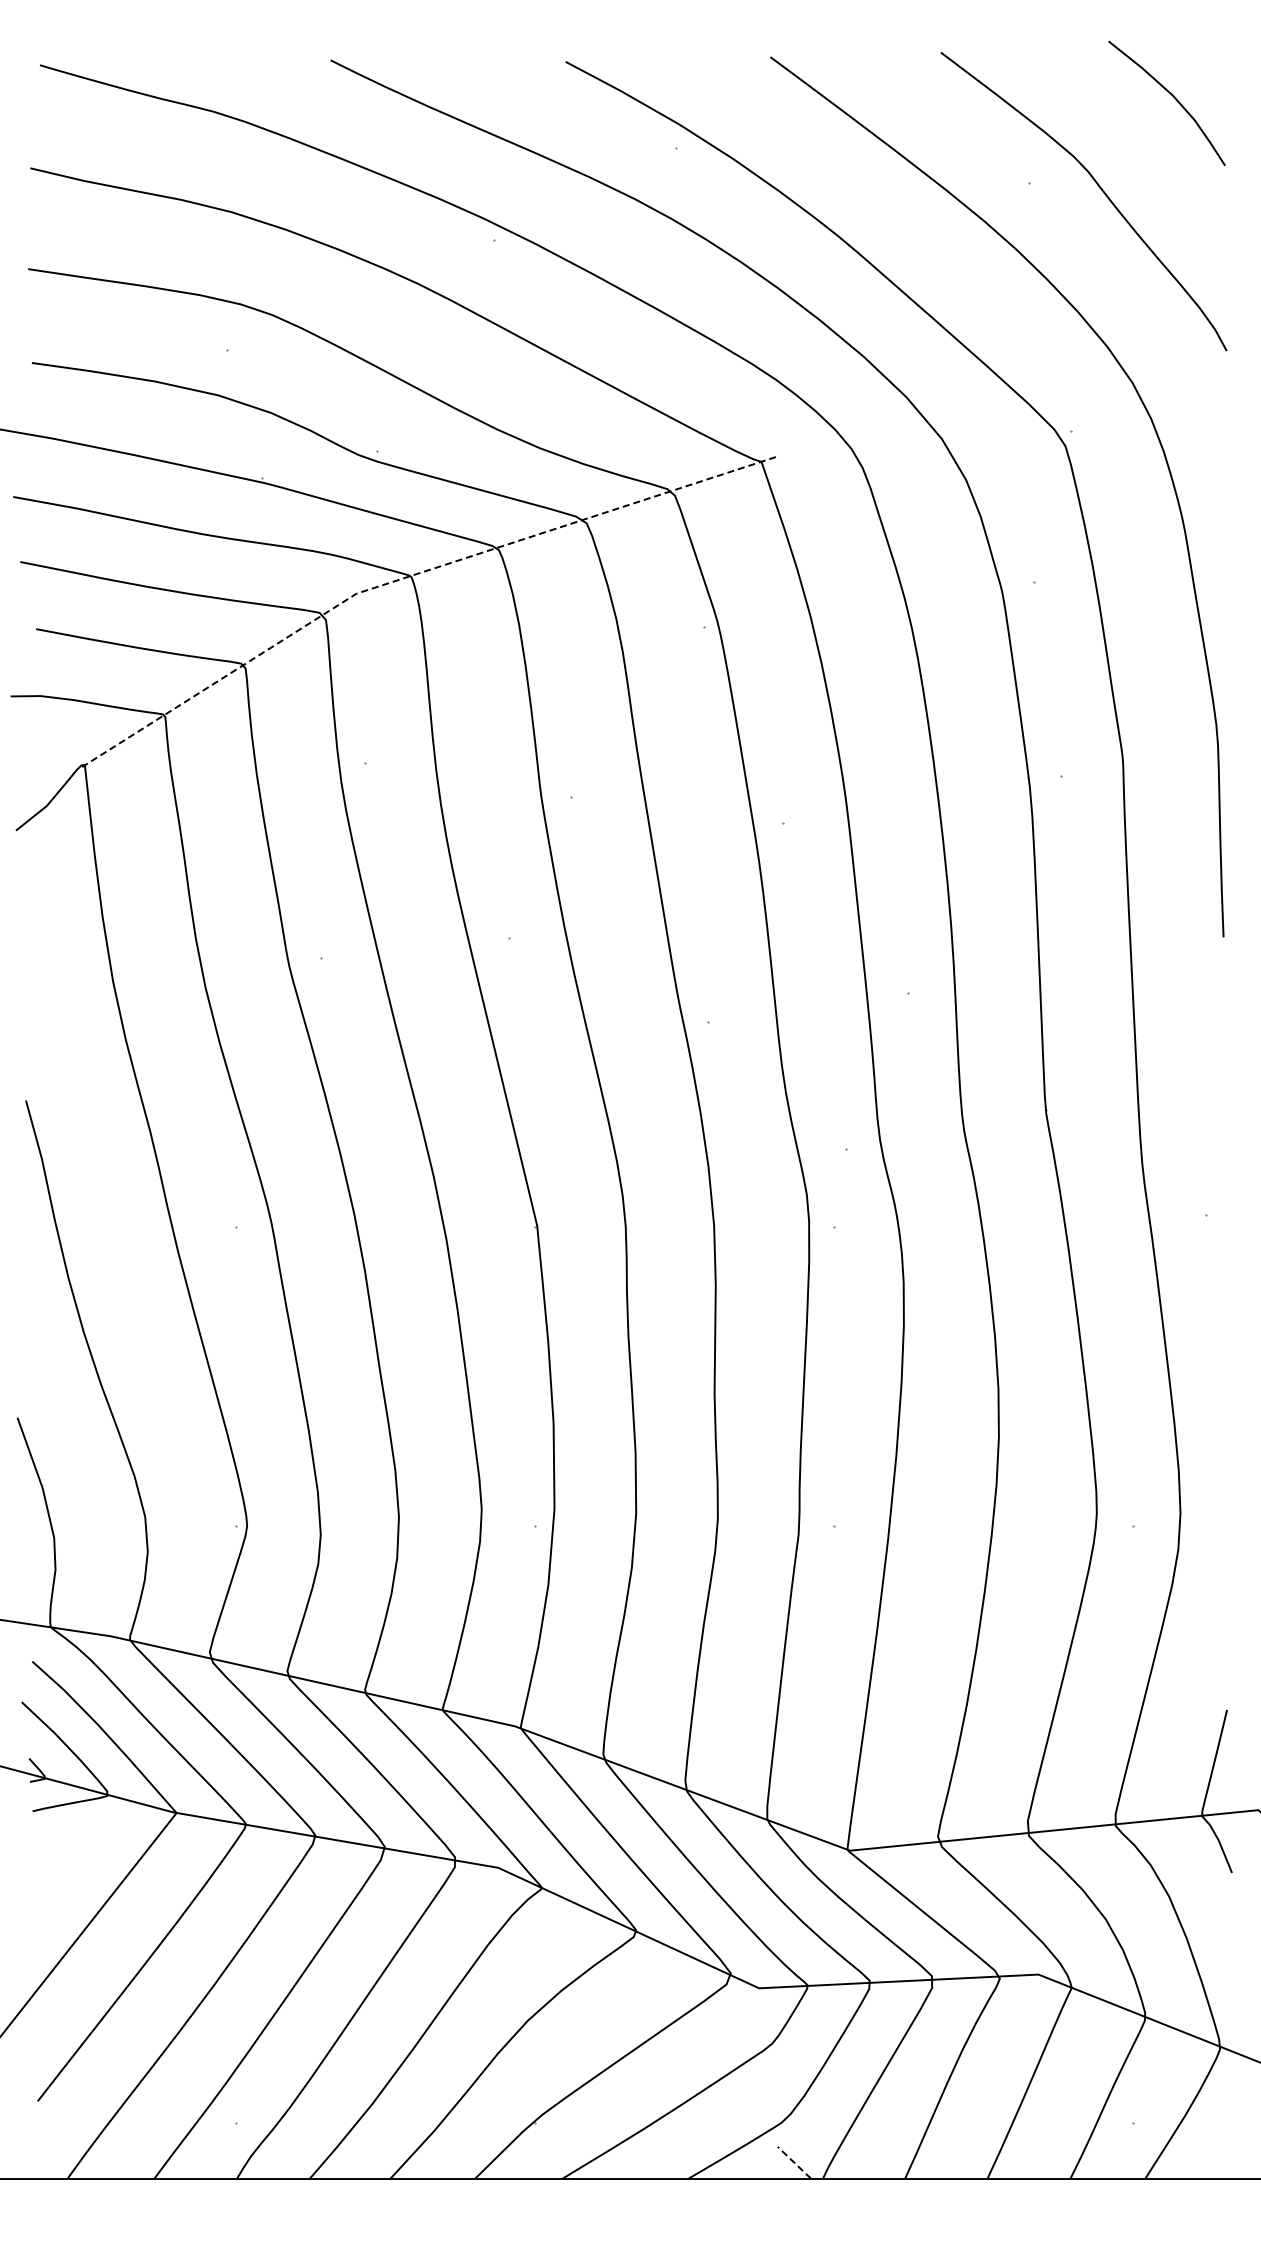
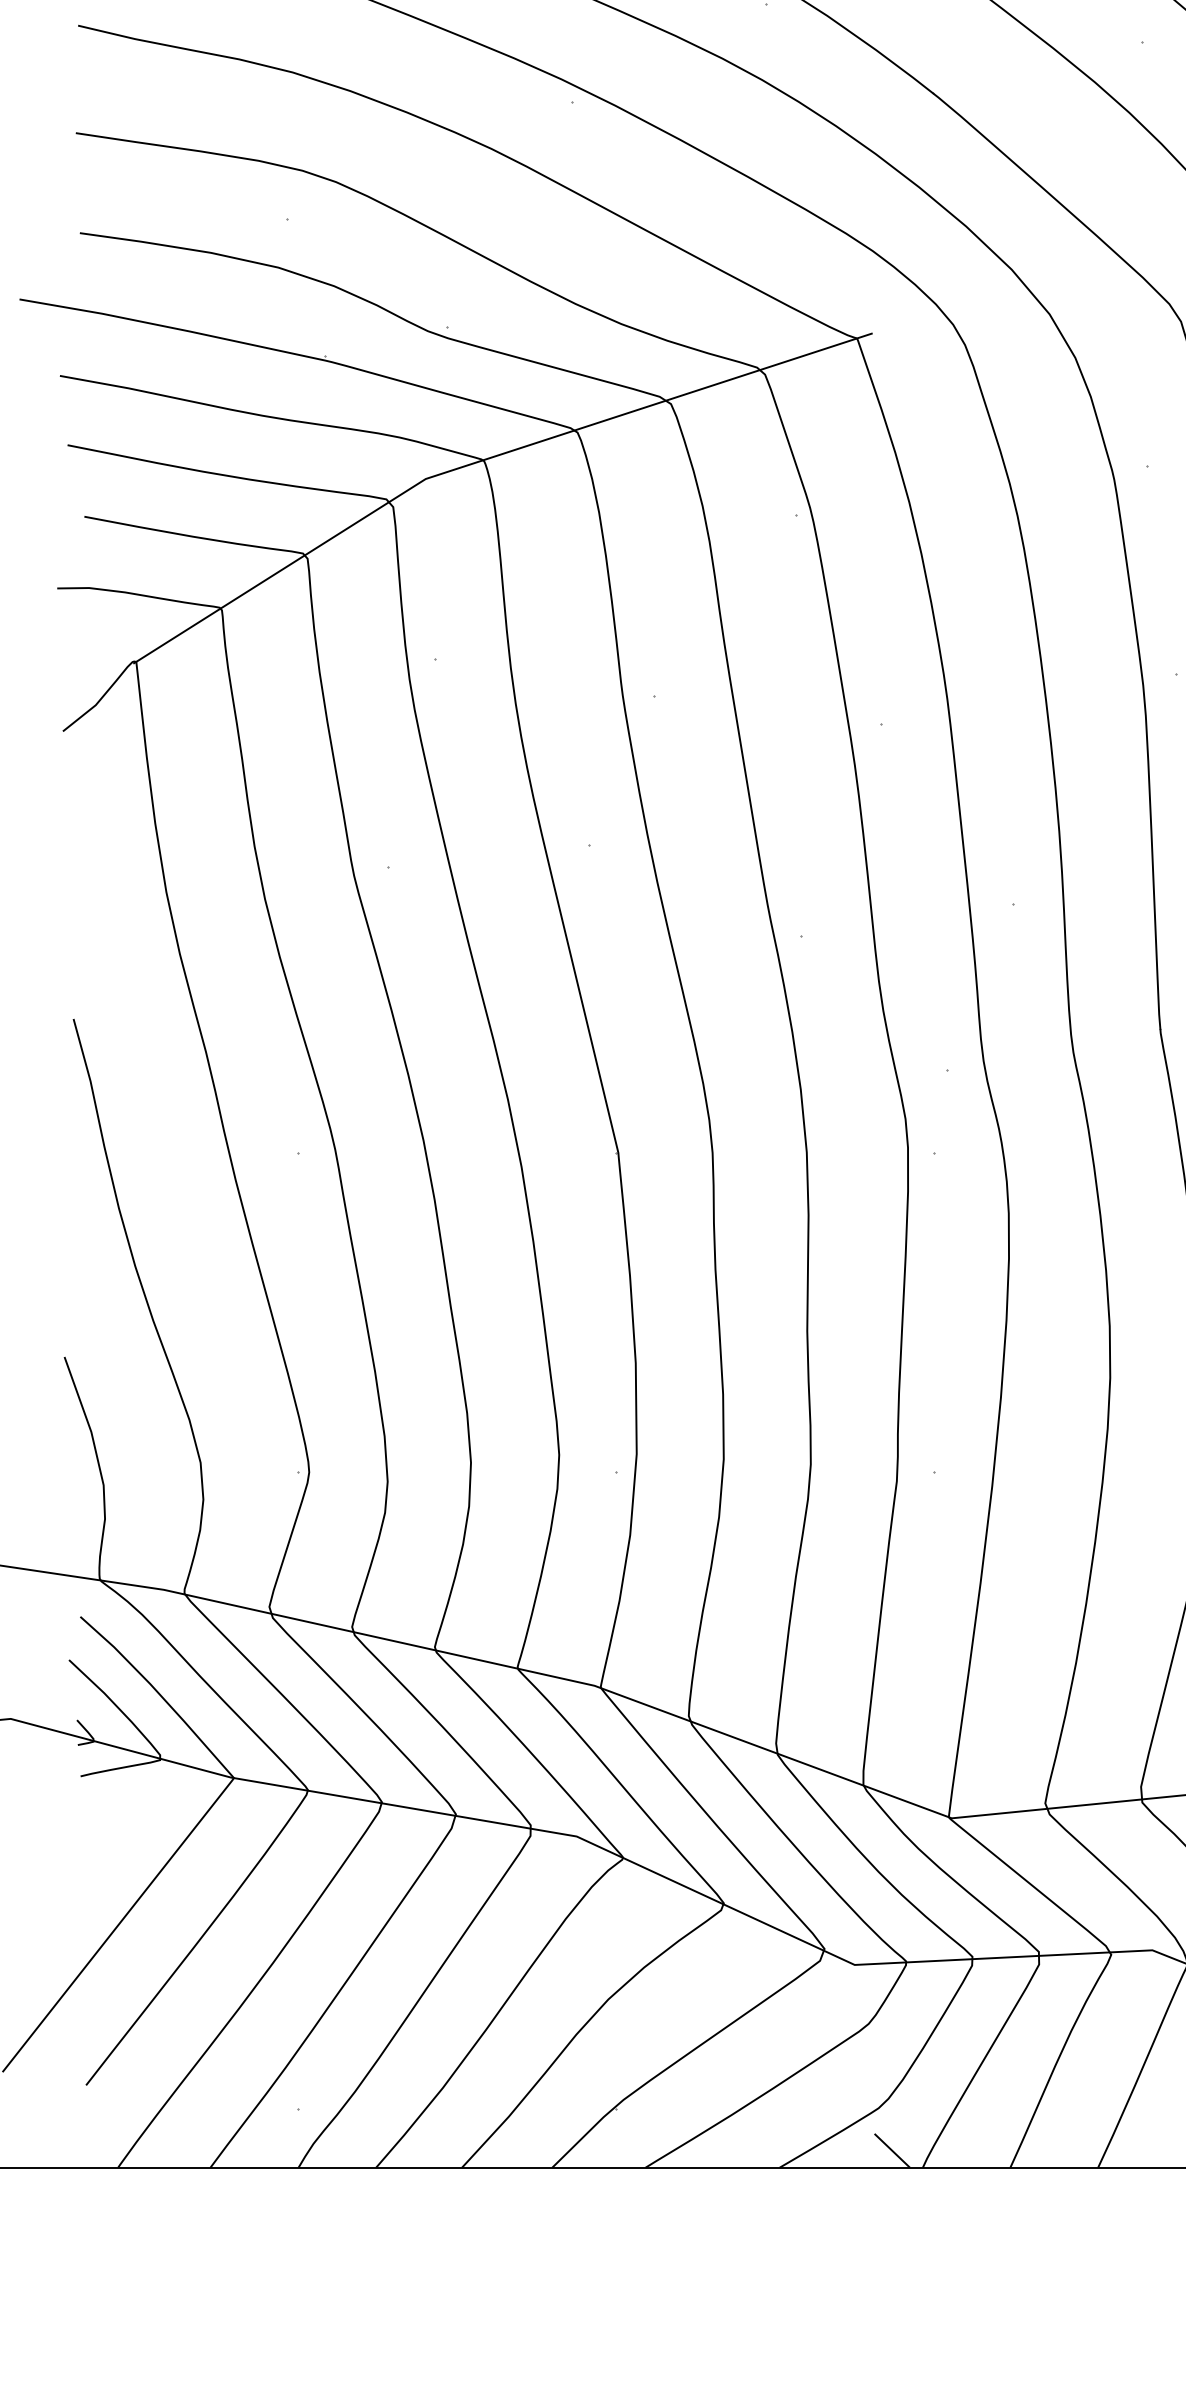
line: (411, 575) -> (484, 459), dashed -> solid
line: (794, 2162) -> (892, 2150), dashed -> solid

